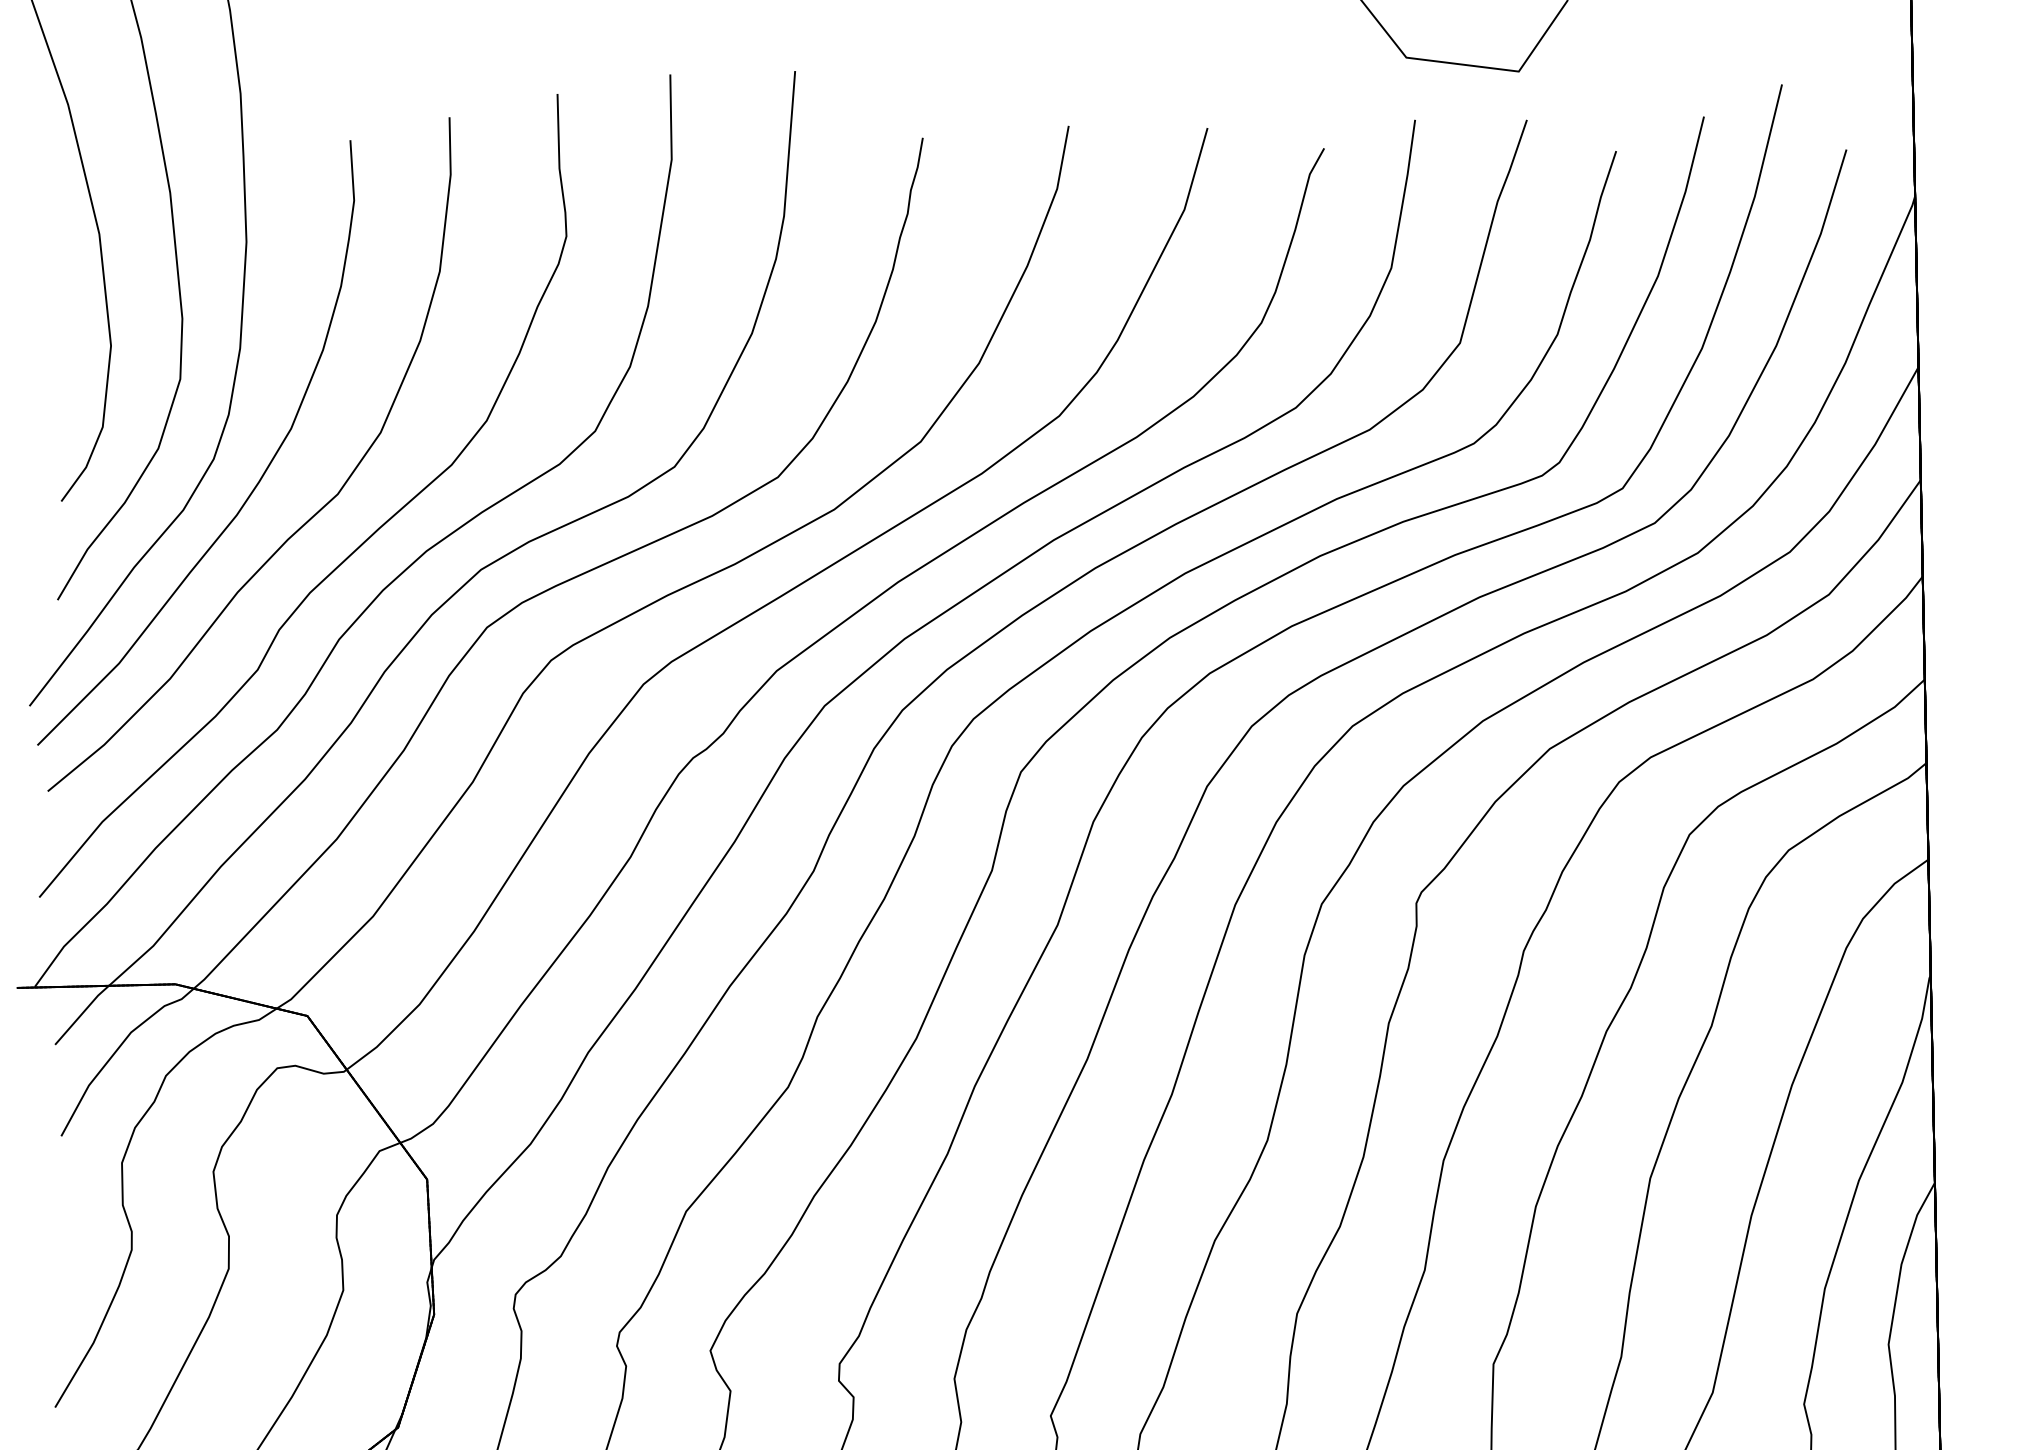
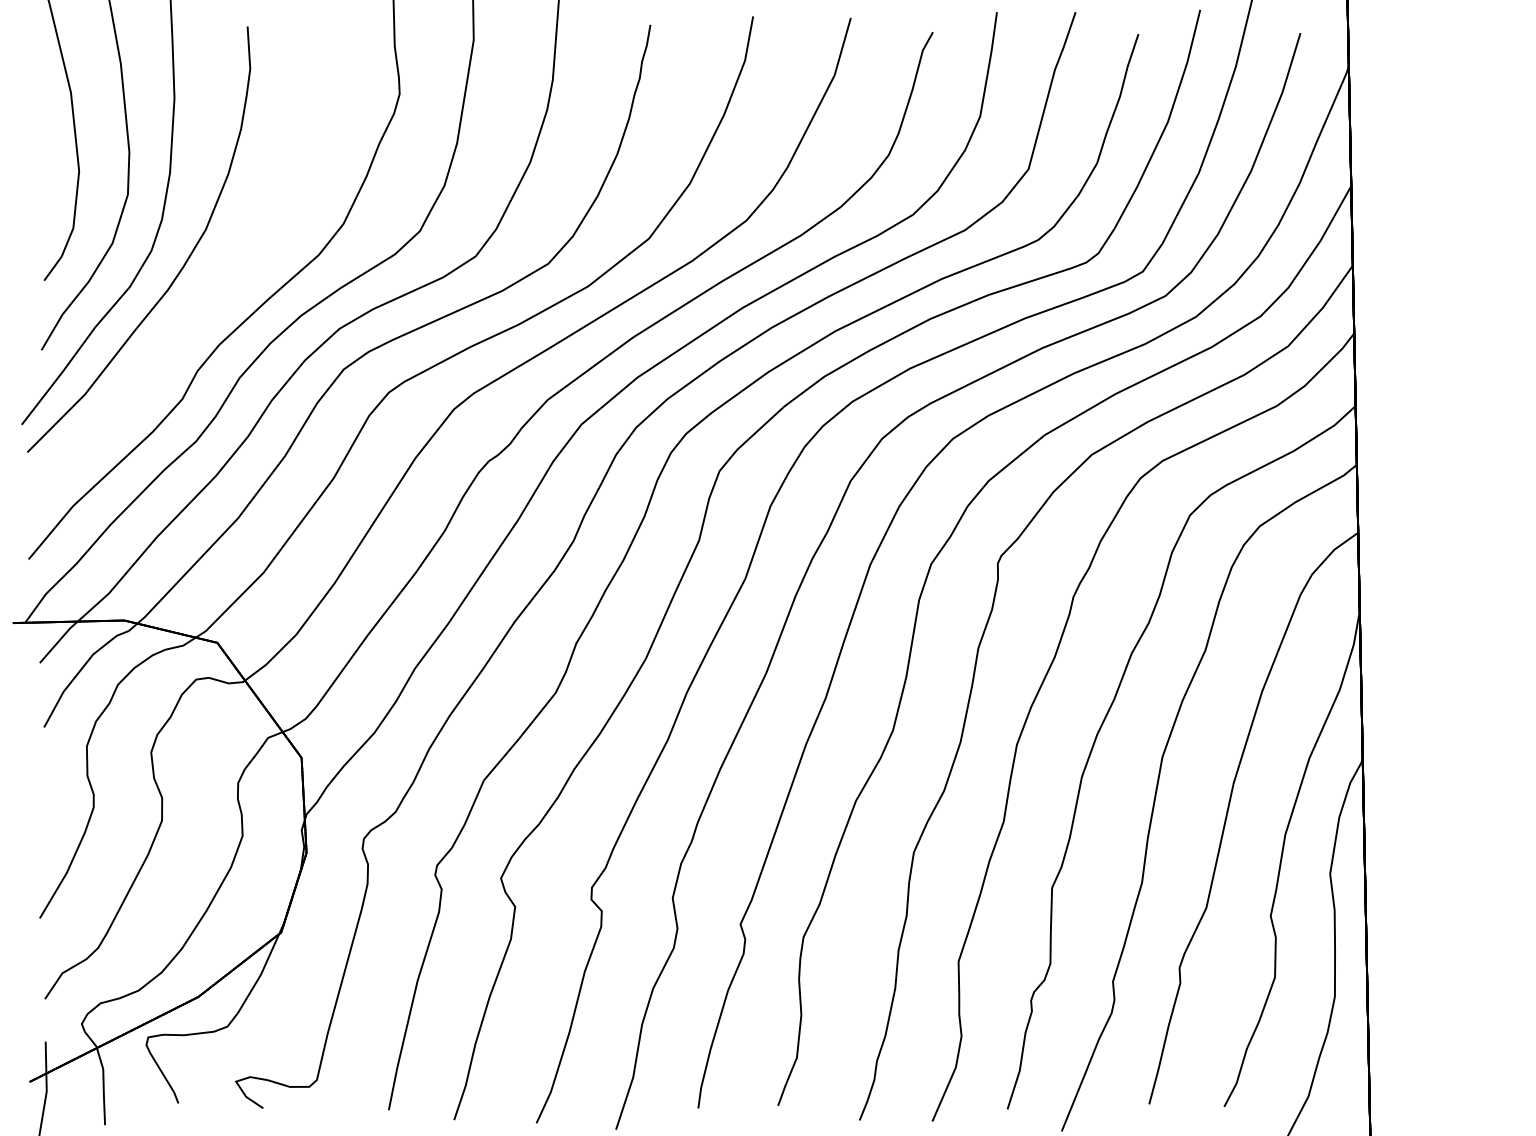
part: (311, 515) -> (220, 290), removed

